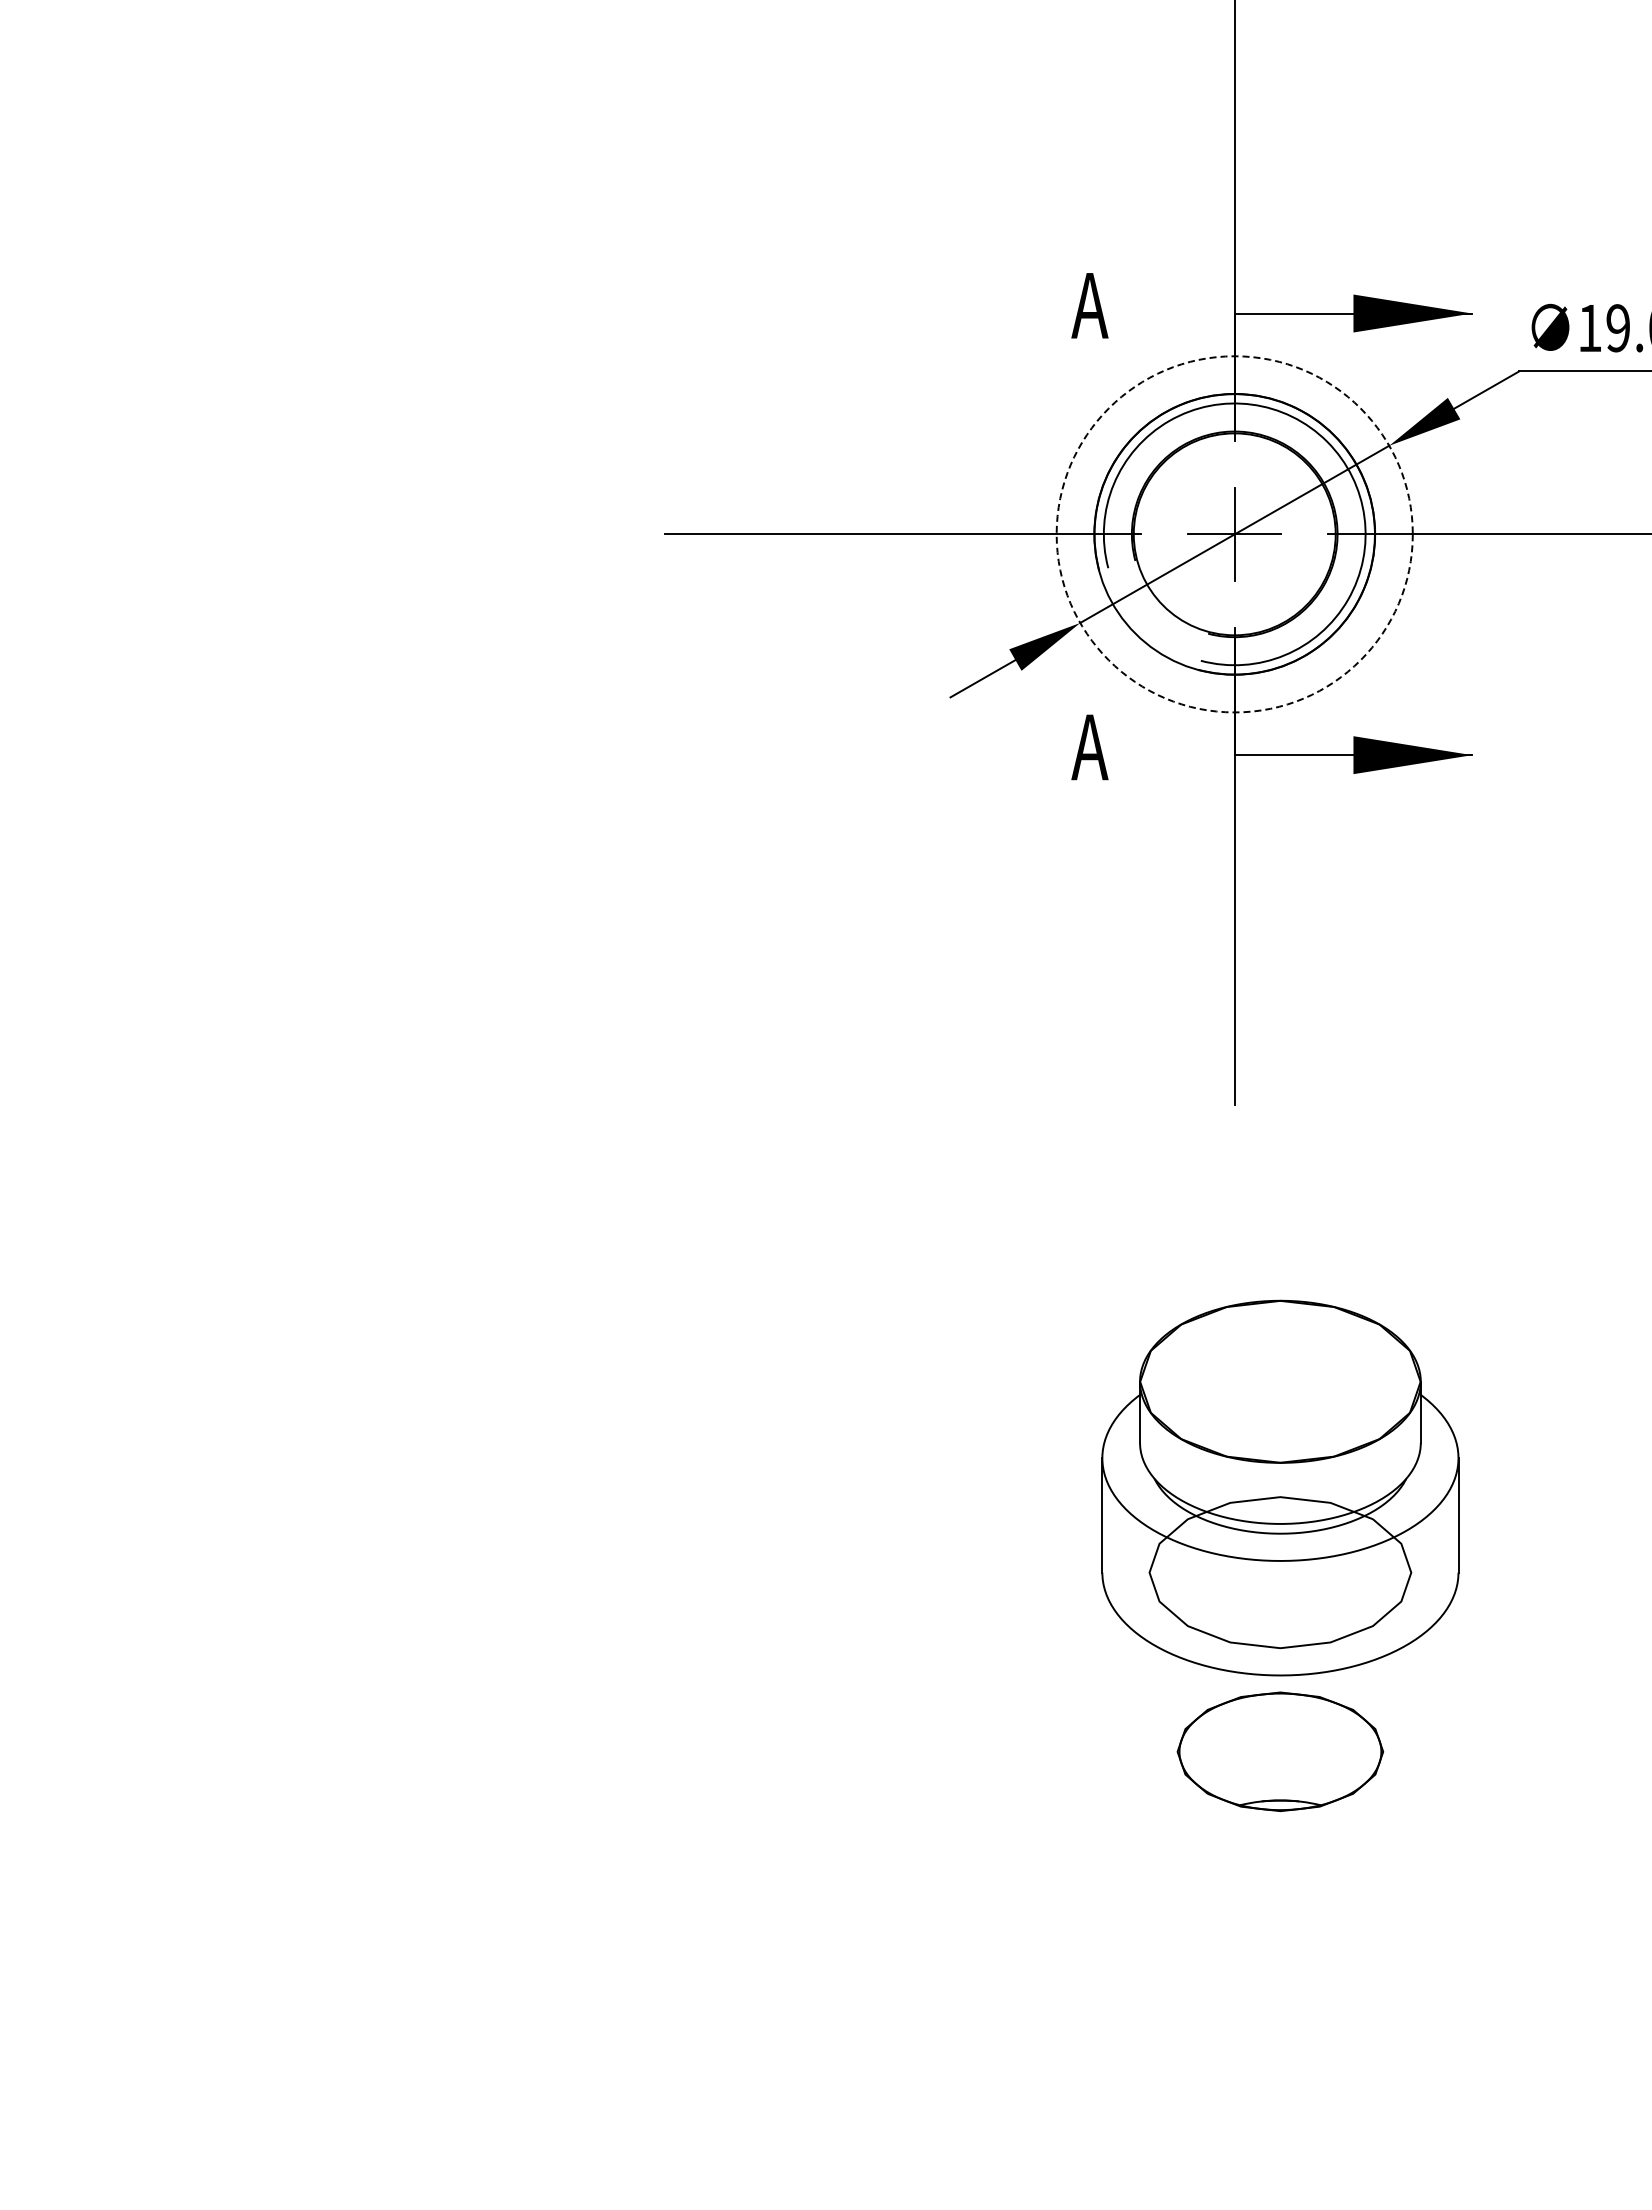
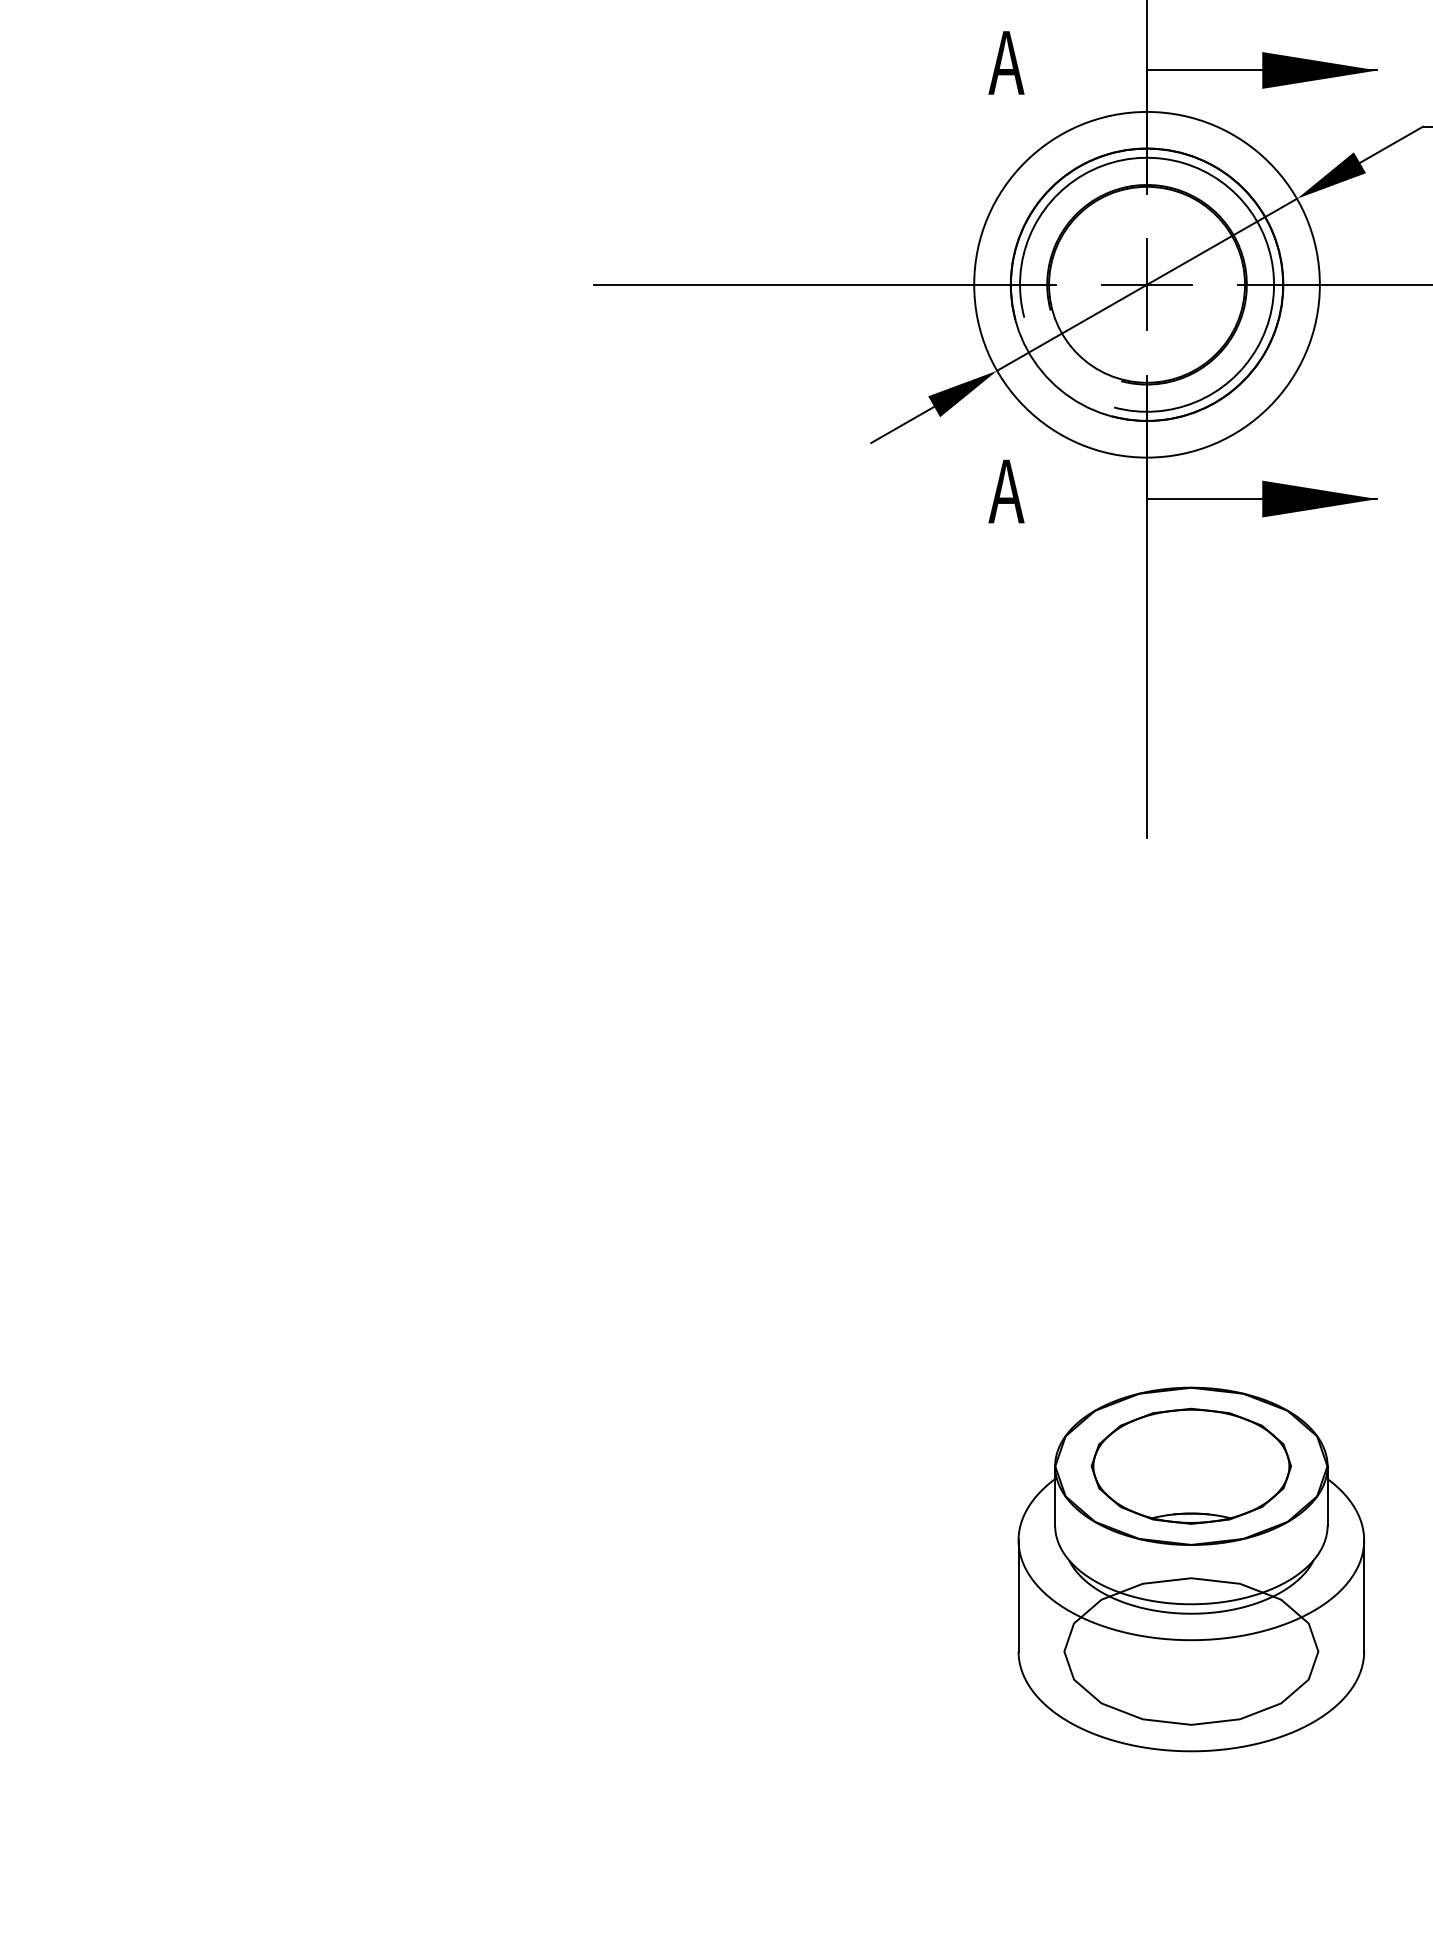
circle: (1234, 534) -> (1146, 284), dashed -> solid
part: (1280, 1487) -> (1191, 1568), moved

